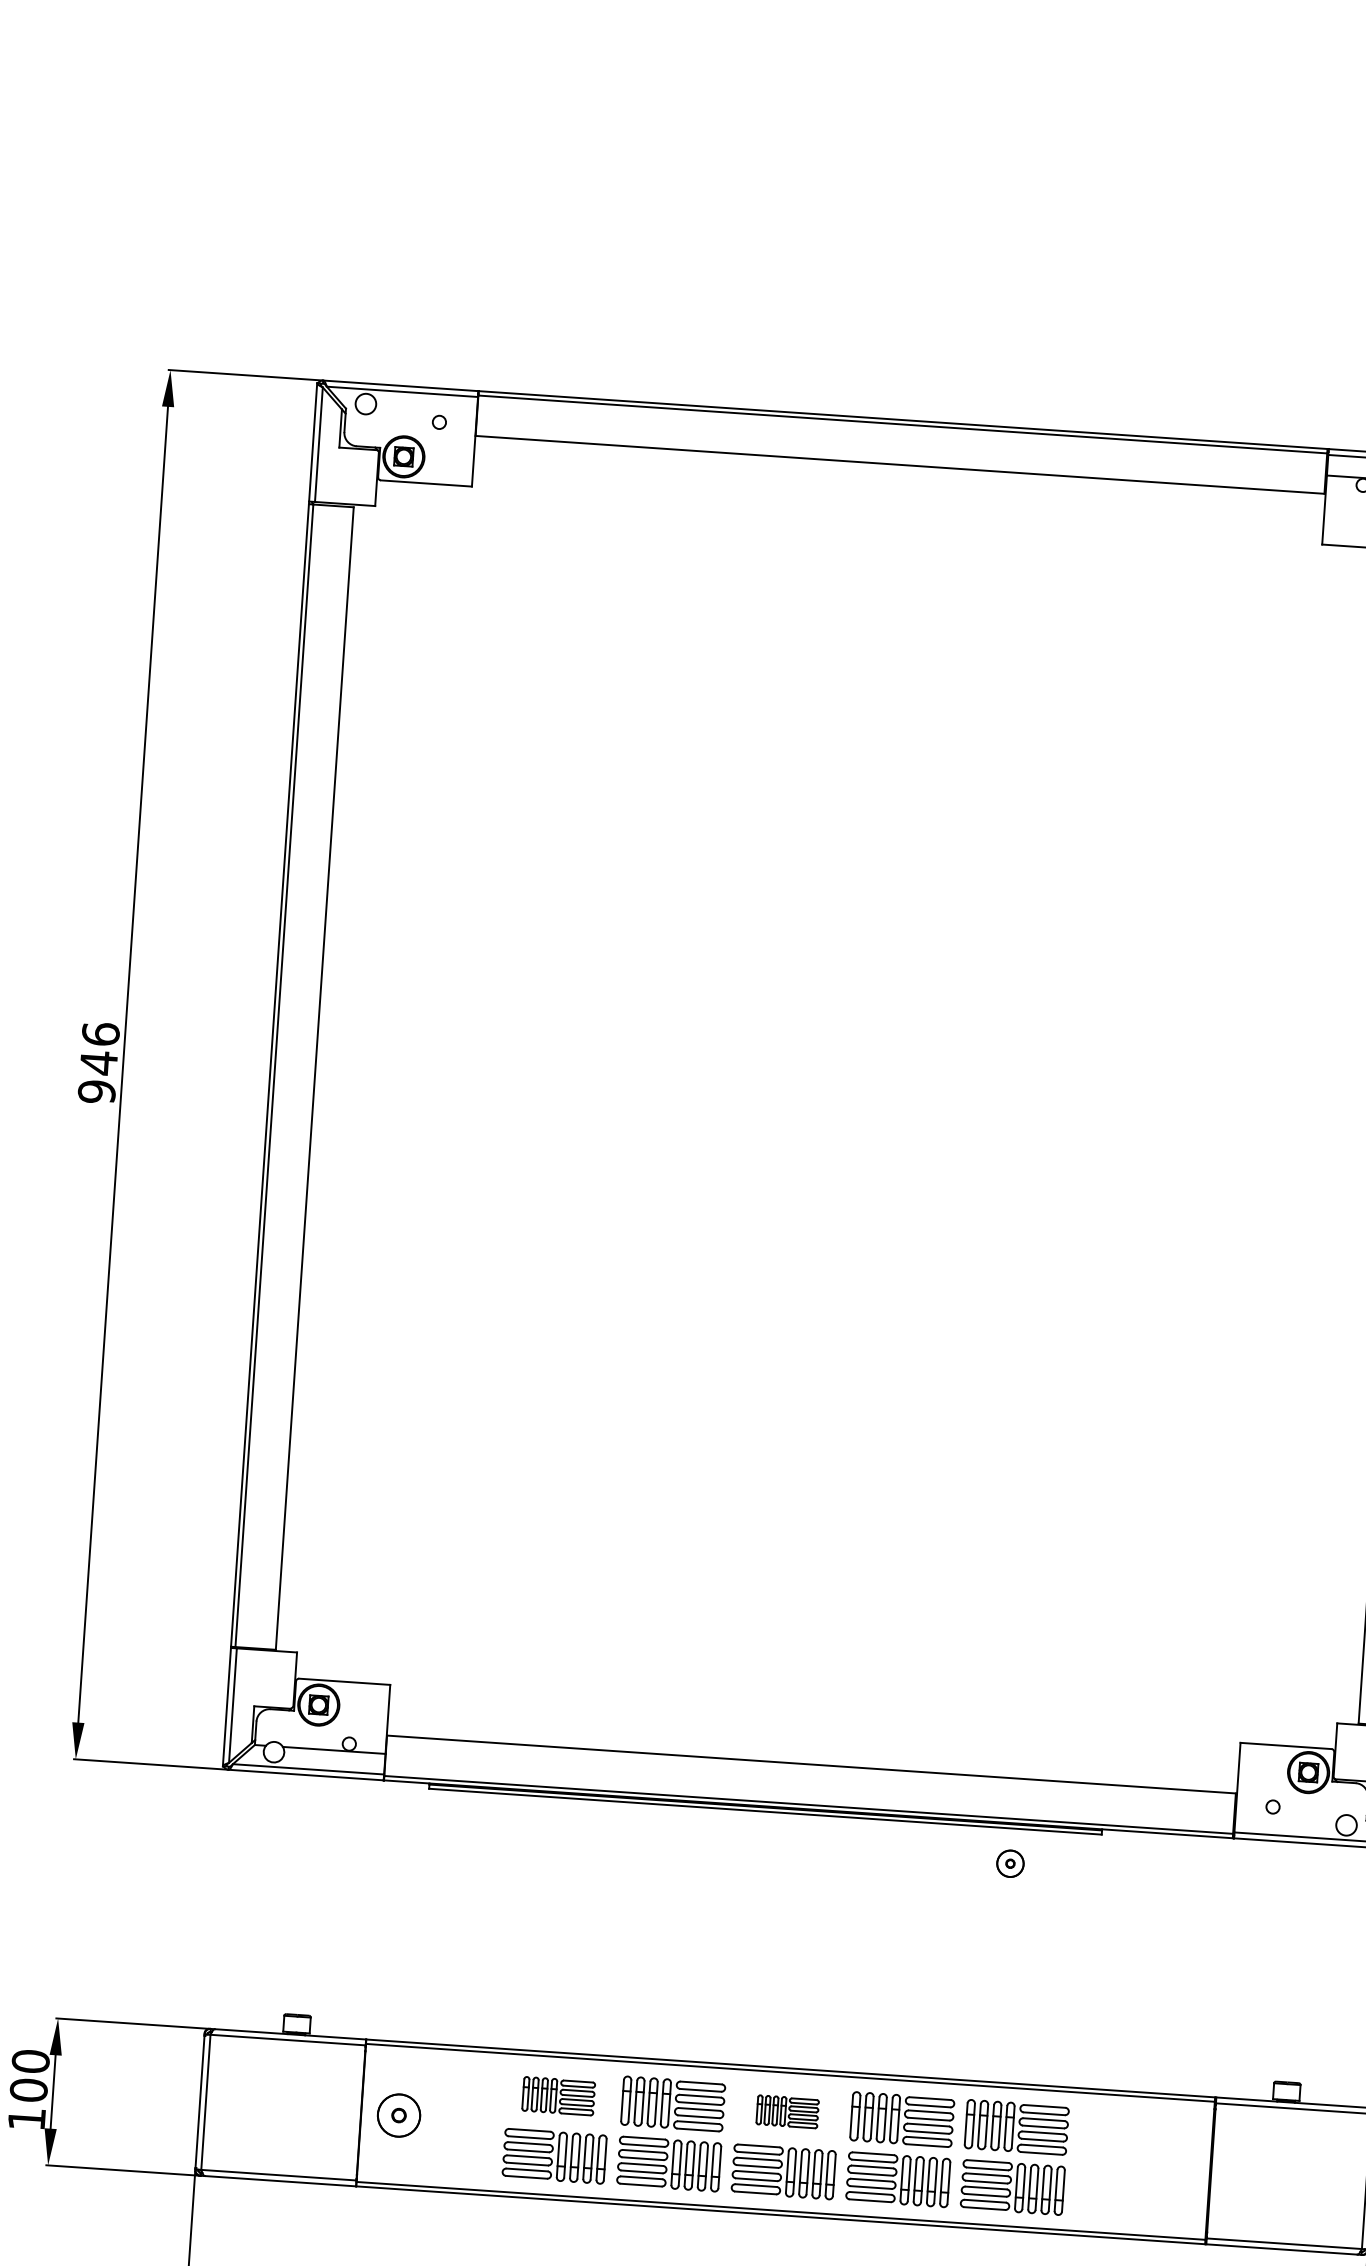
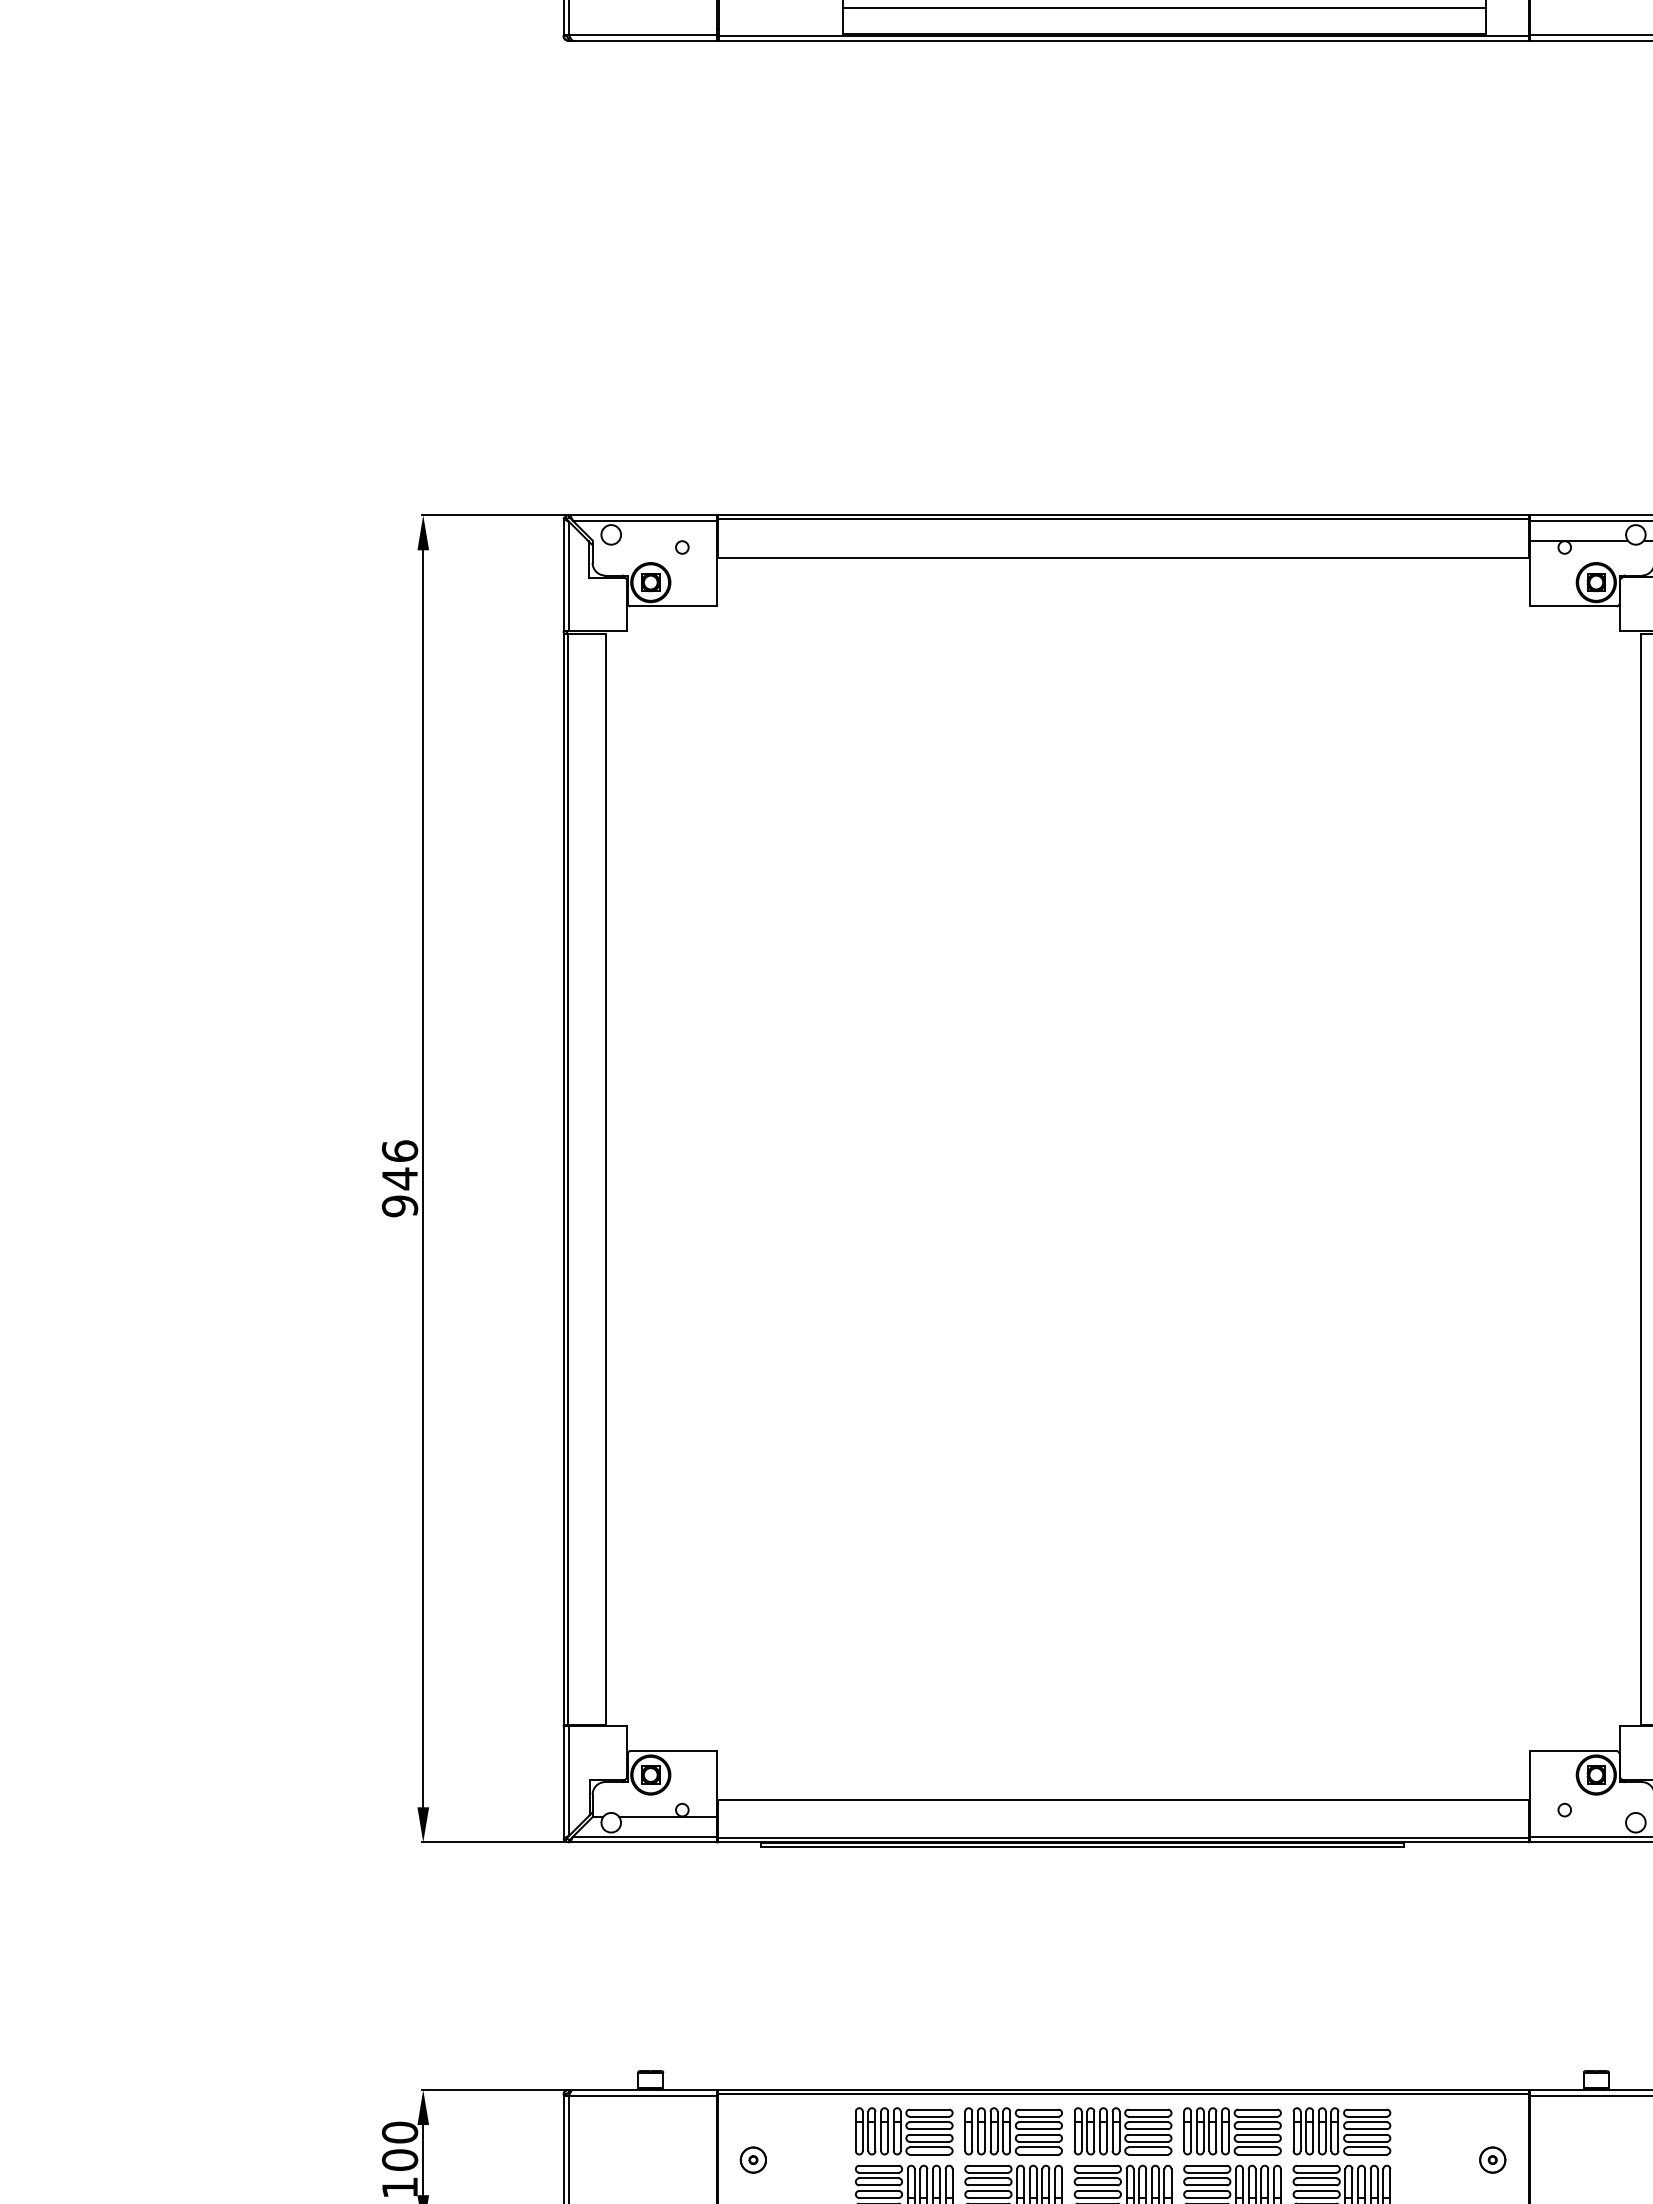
part: (1010, 1863) -> (1492, 2159), moved
part: (558, 2096) -> (904, 2131), size x1.43
part: (787, 2111) -> (1122, 2131), size x1.67
part: (397, 2114) -> (752, 2159), size x0.62

